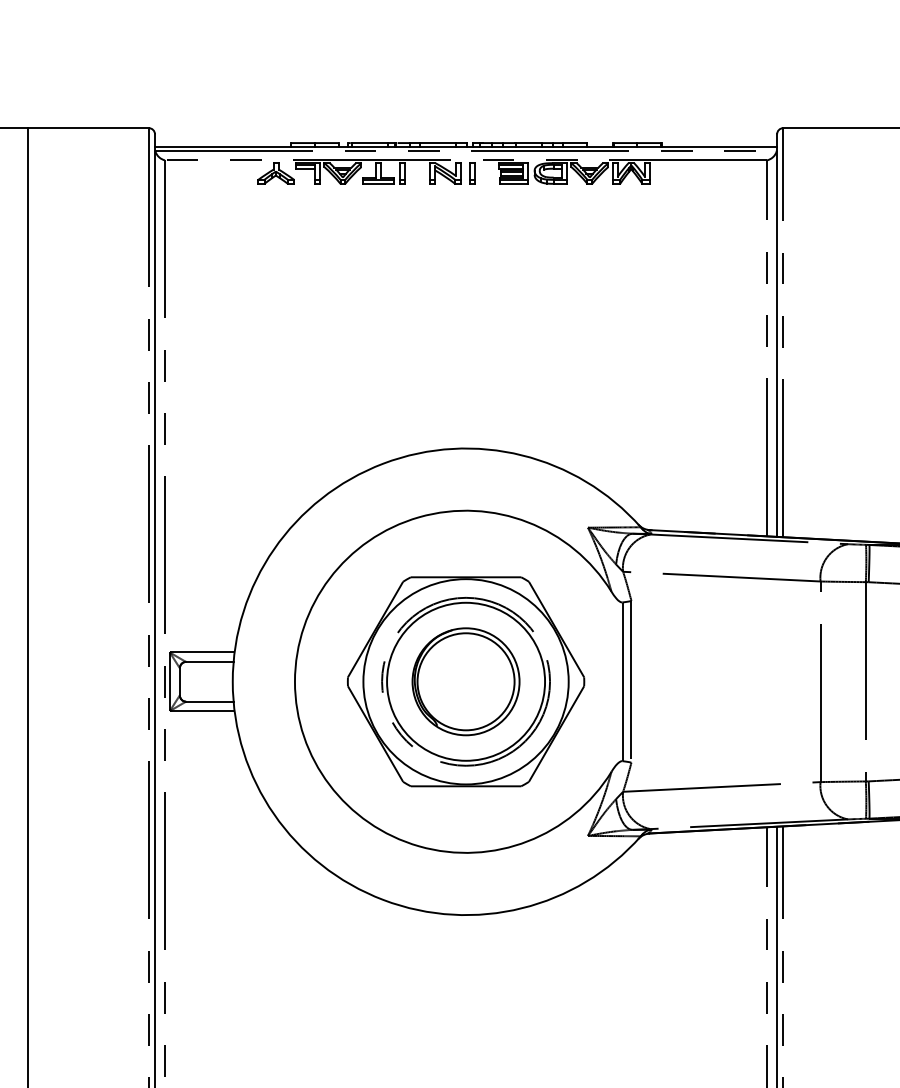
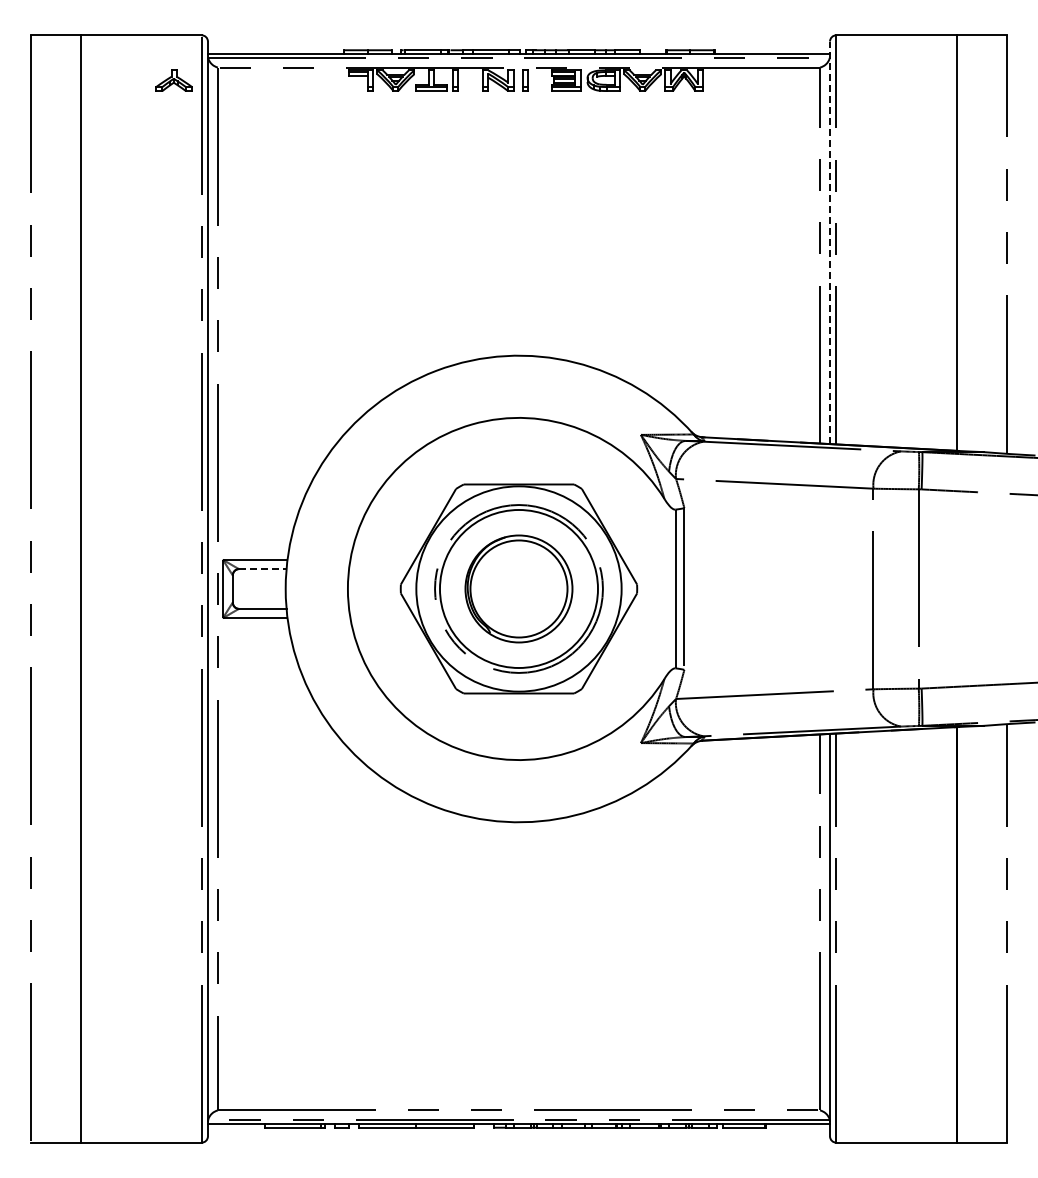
part: (275, 173) -> (173, 80), moved
line: (777, 335) -> (830, 242), solid -> dashed
line: (209, 662) -> (262, 569), solid -> dashed

